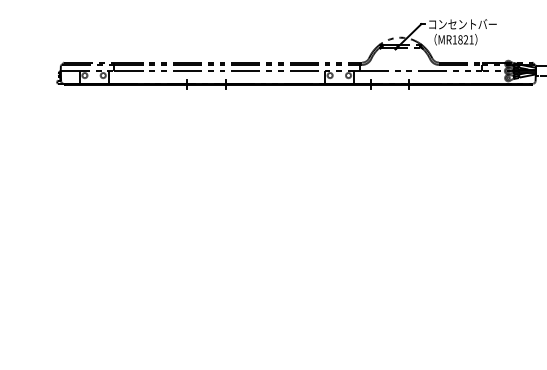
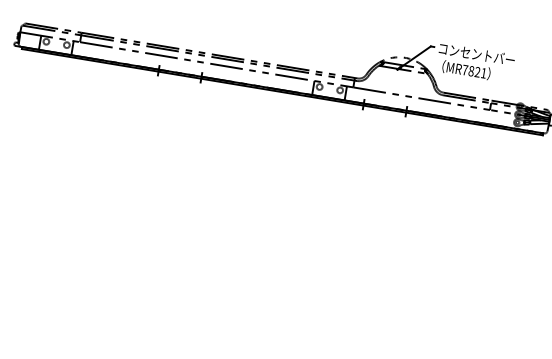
text: (454, 39) -> (464, 69), MR1821 -> MR7821

